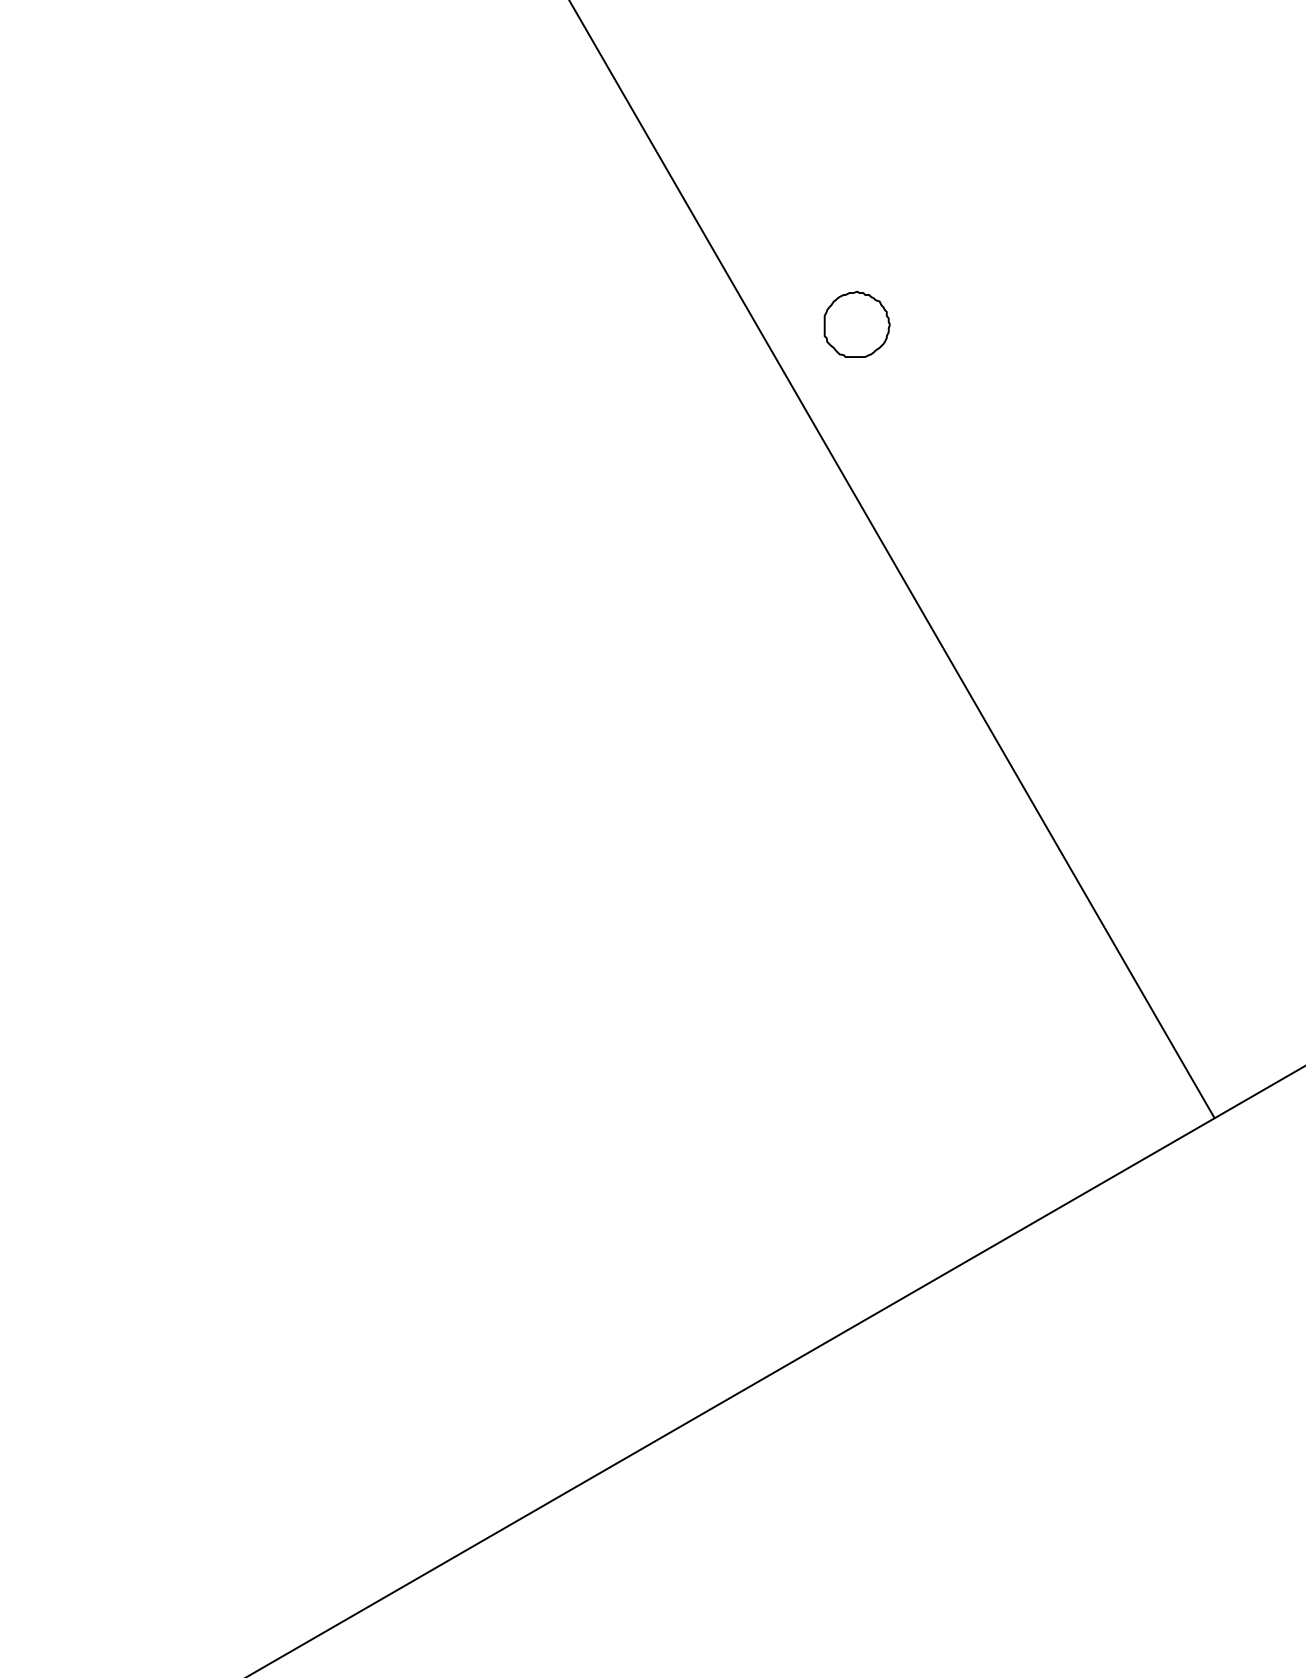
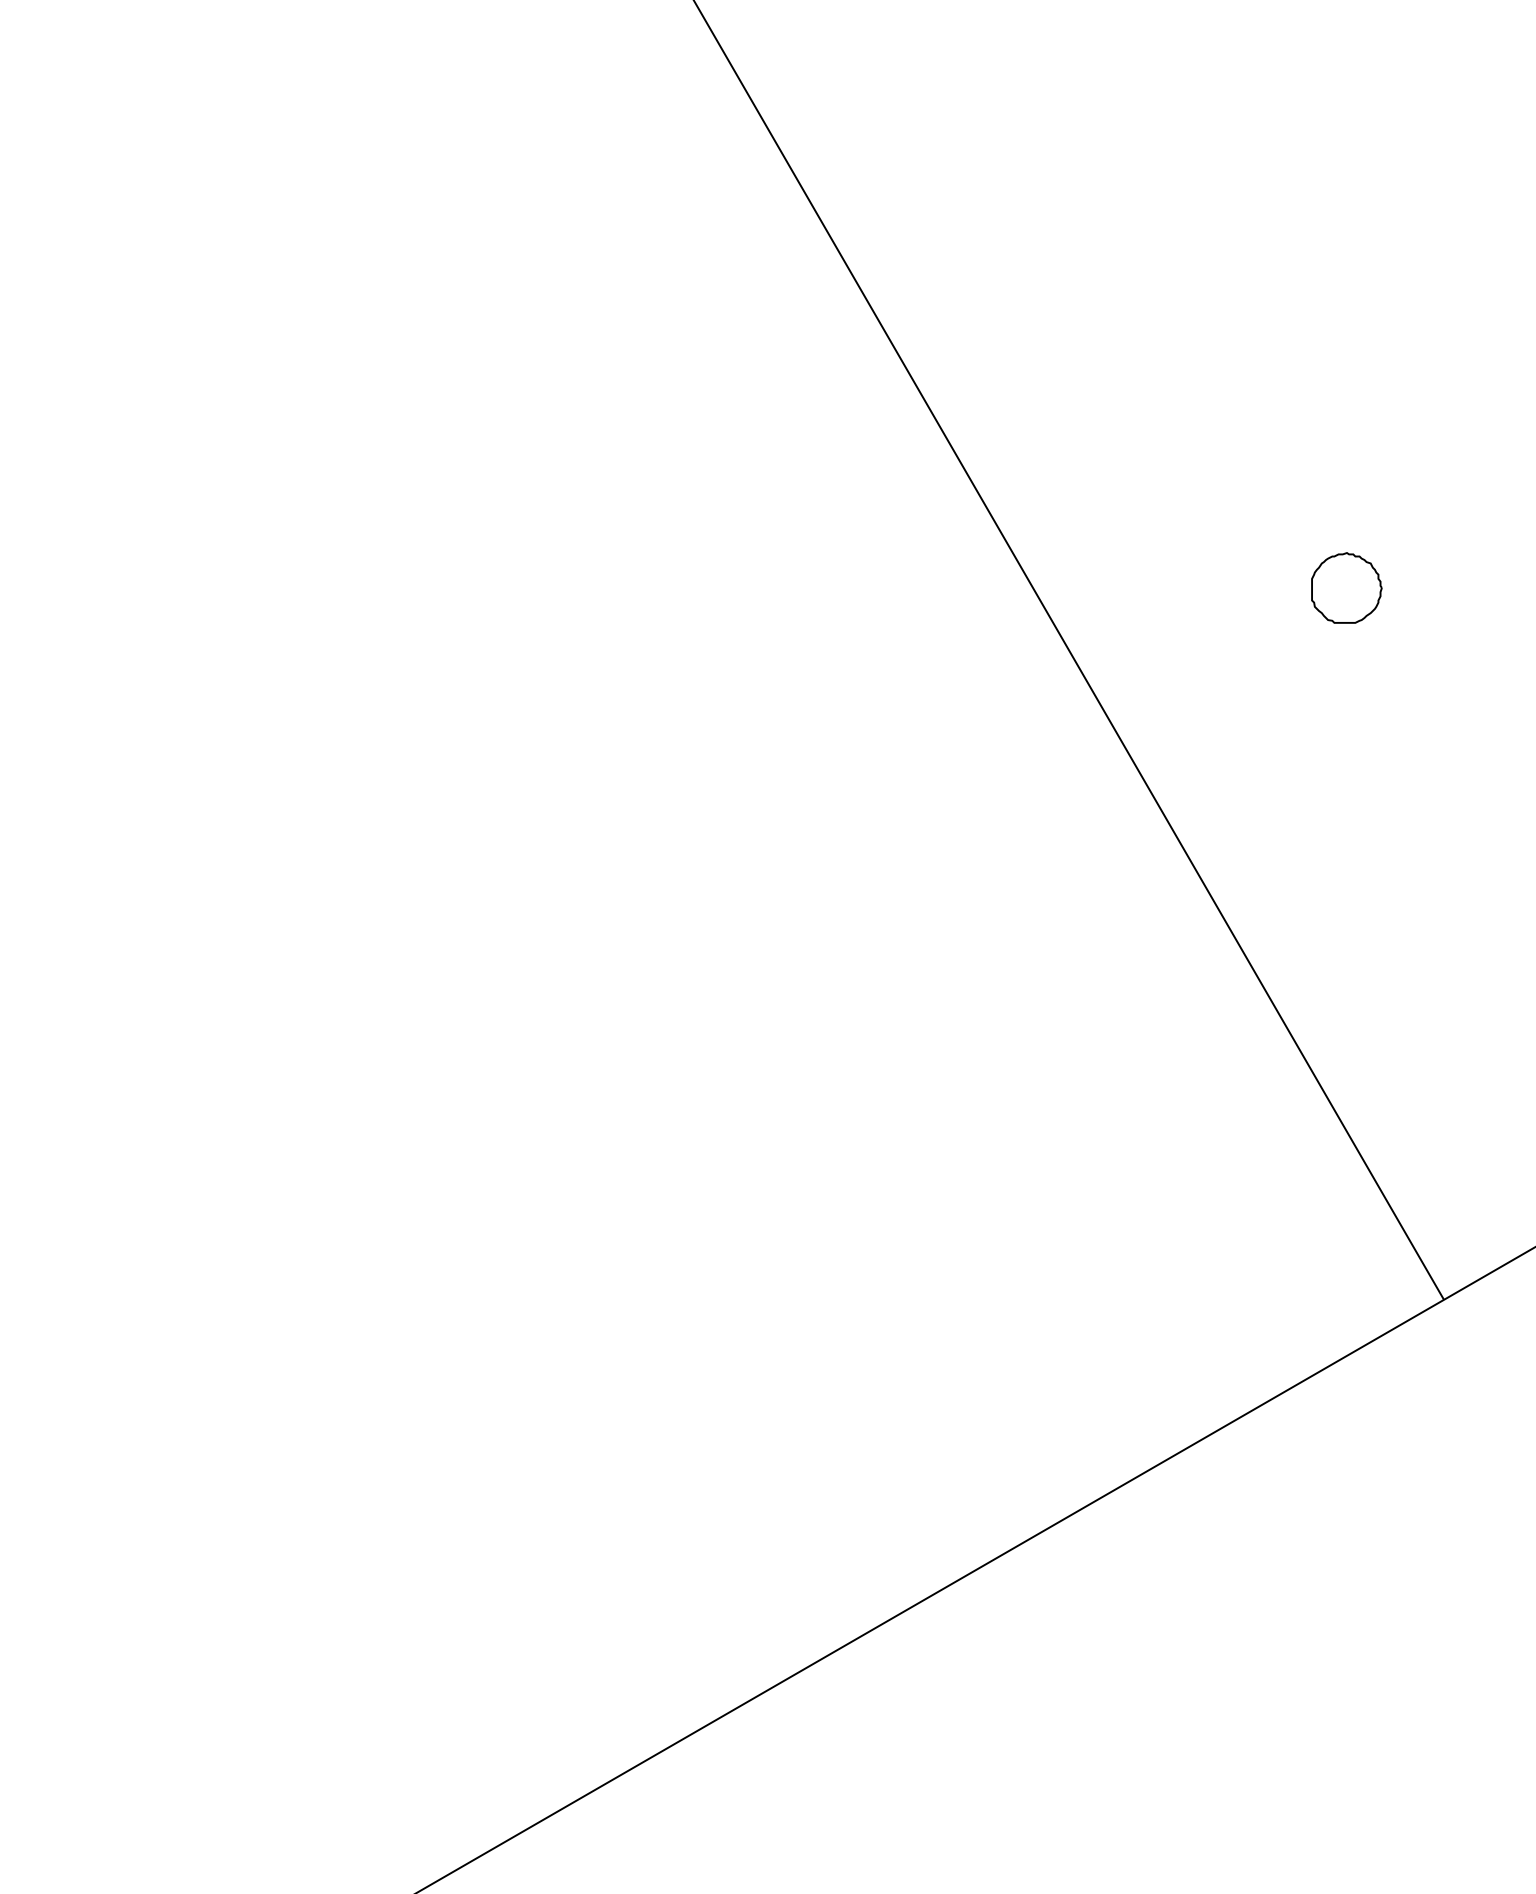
part: (856, 323) -> (1346, 587), moved

